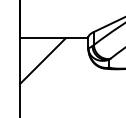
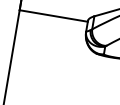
line: (42, 60) -> (38, 36), removed

